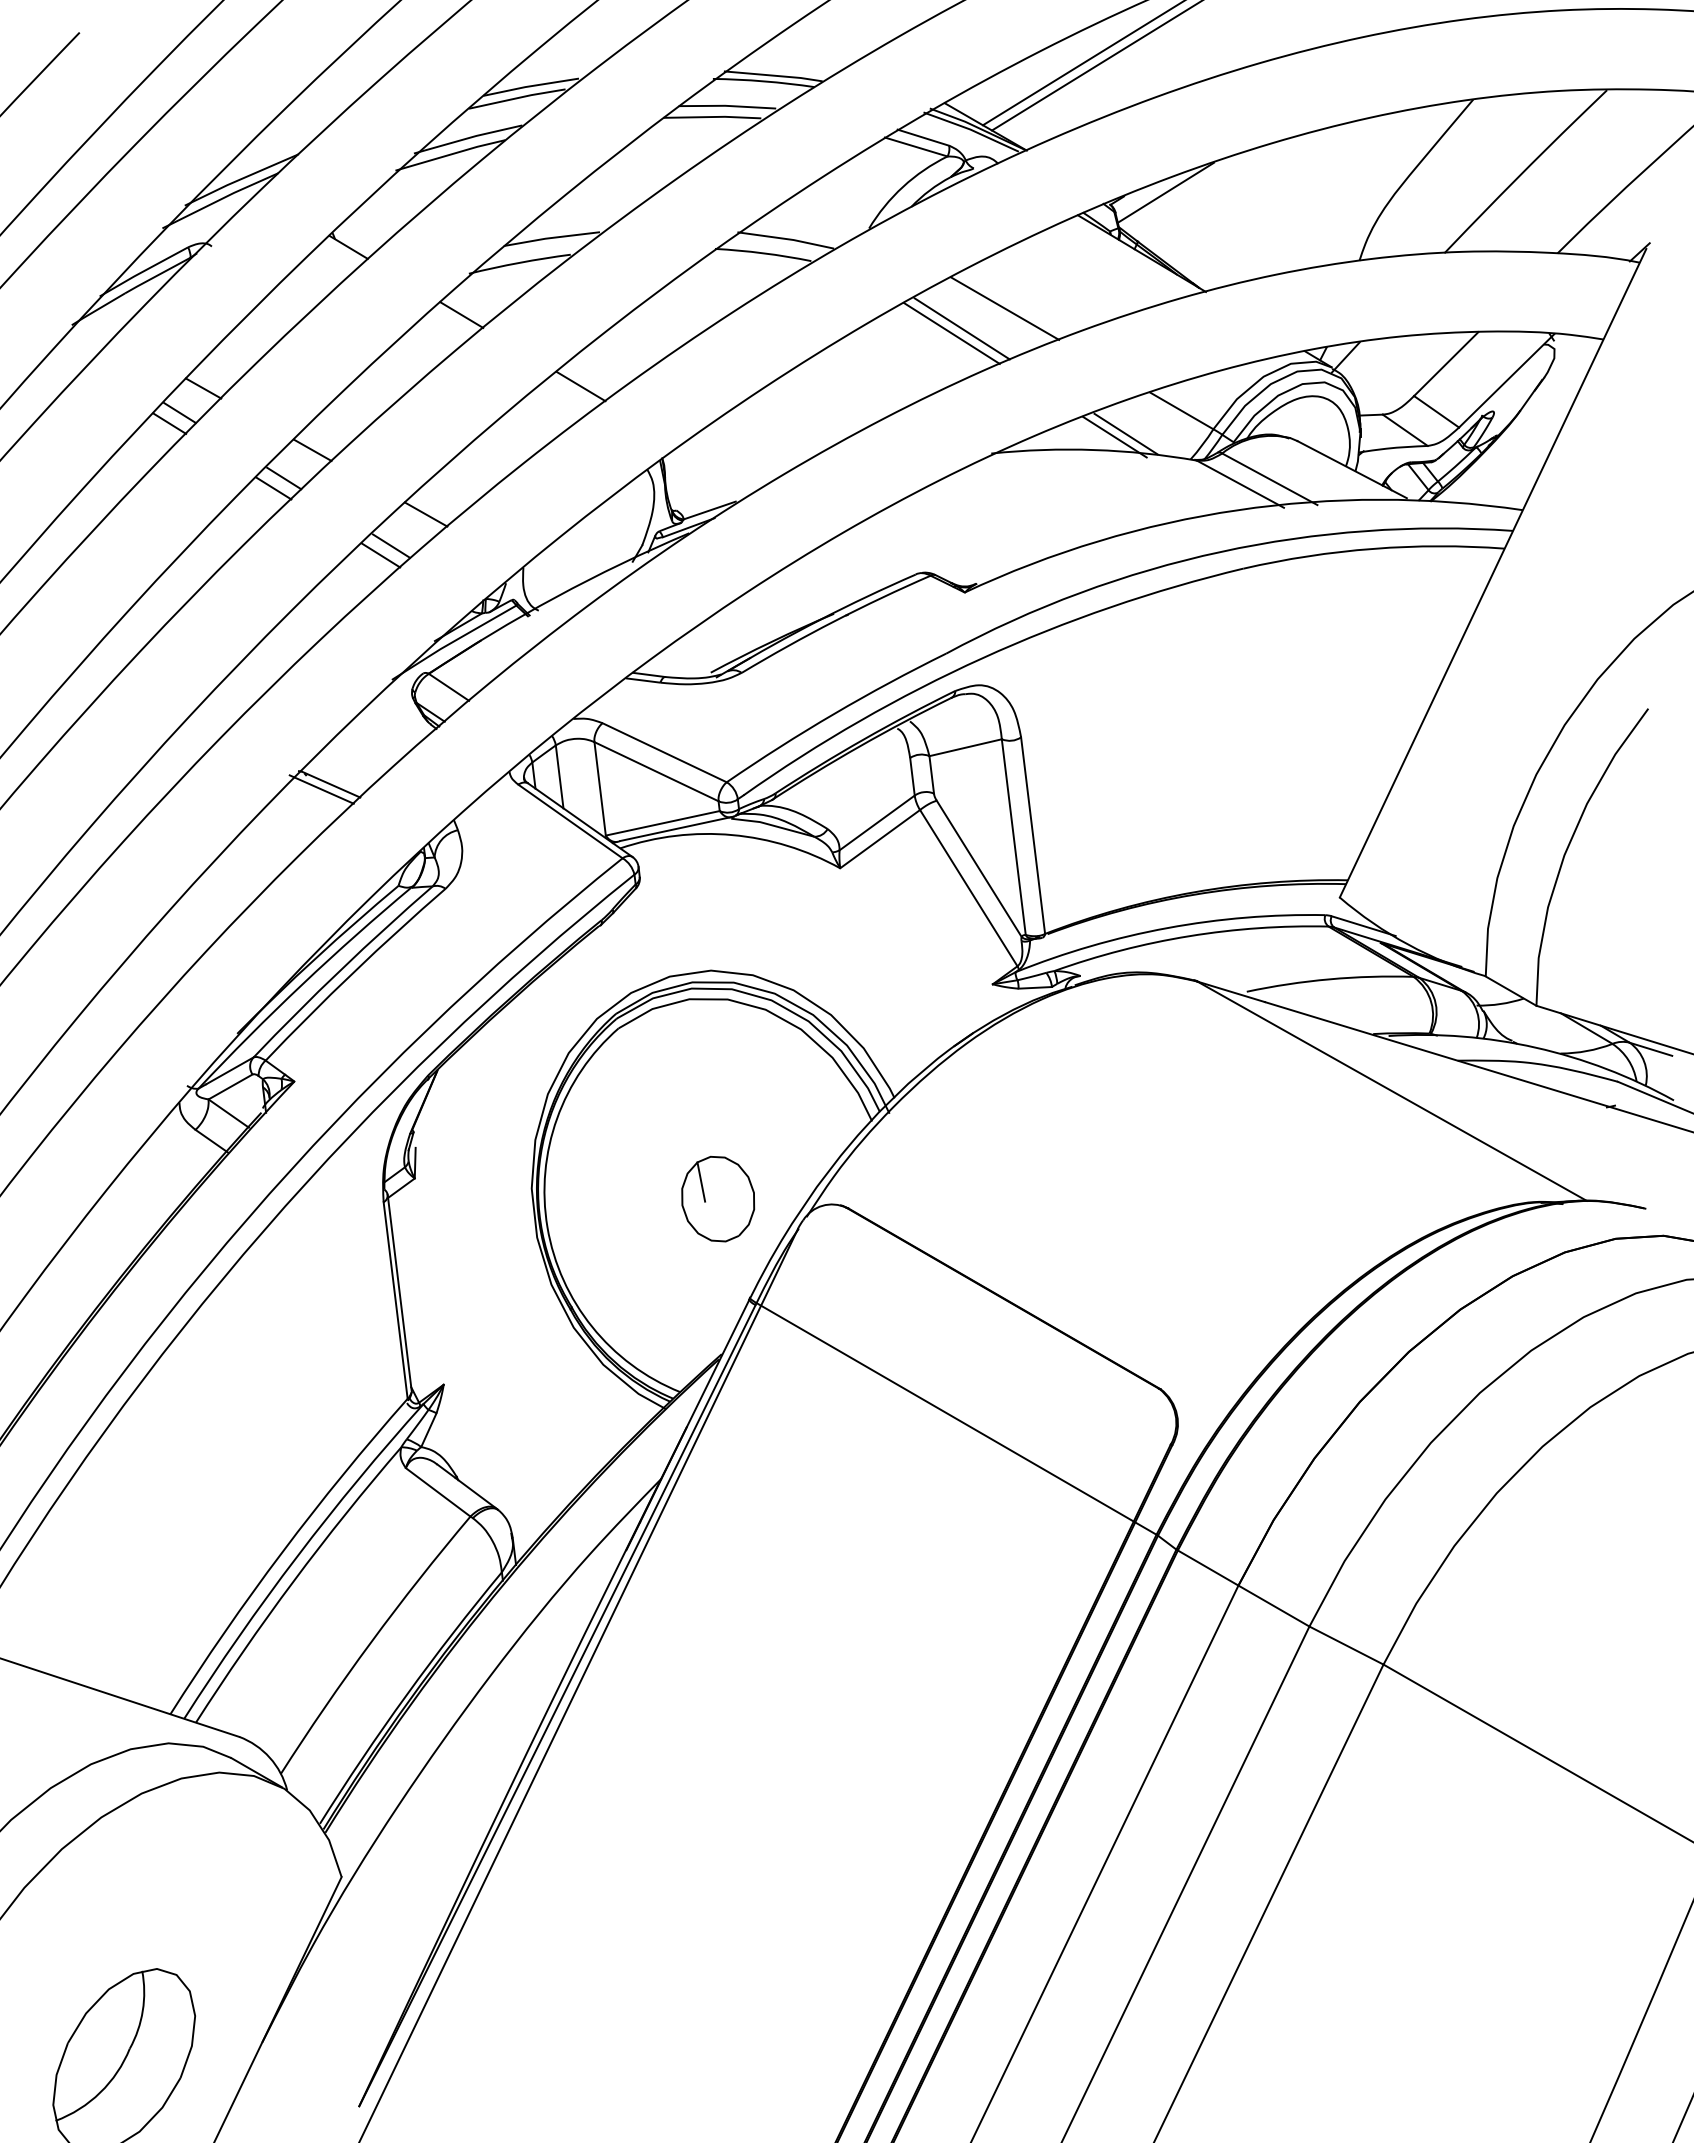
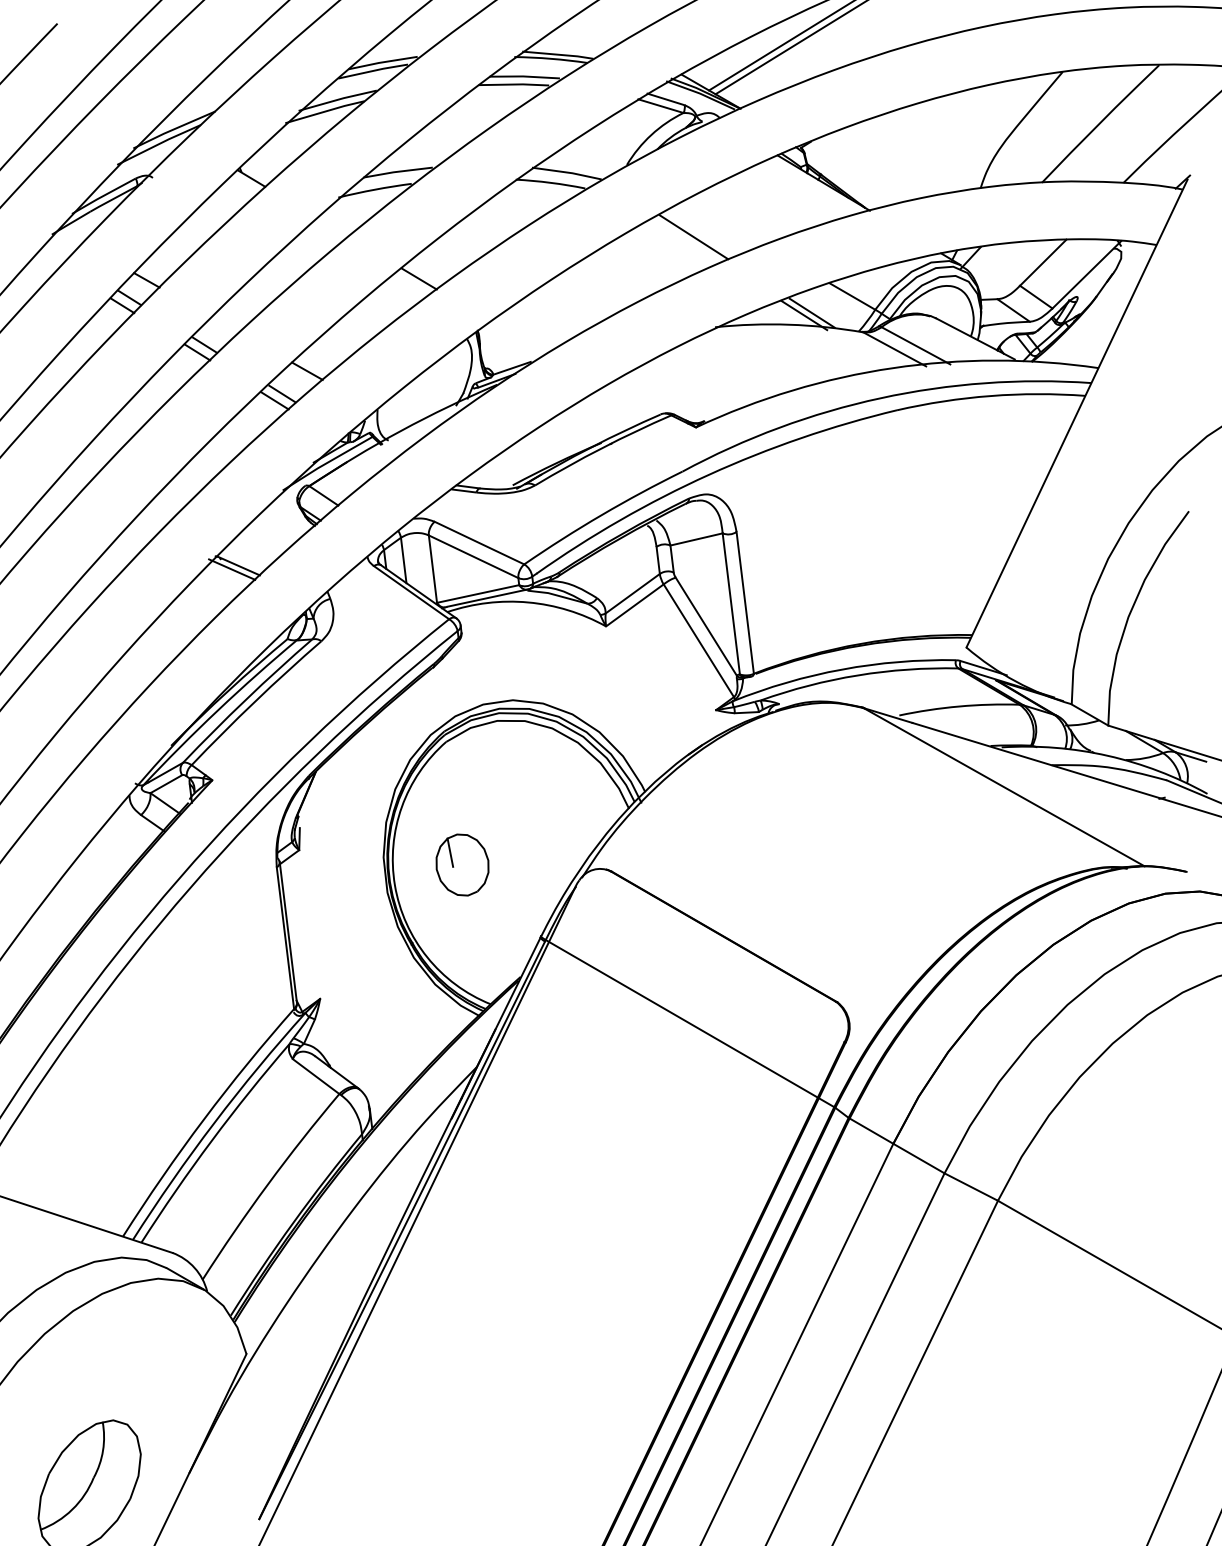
line: (1165, 192) -> (840, 138), removed
line: (1004, 308) -> (724, 222), removed
line: (461, 314) -> (332, 226), removed
line: (951, 333) -> (686, 240), removed
line: (312, 450) -> (225, 325), removed
part: (718, 1199) -> (462, 865), moved

